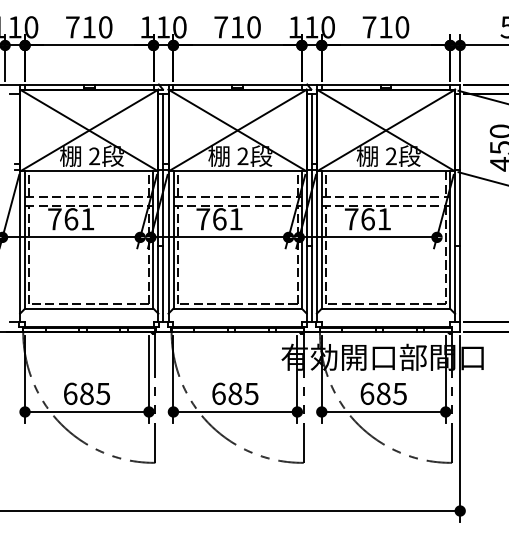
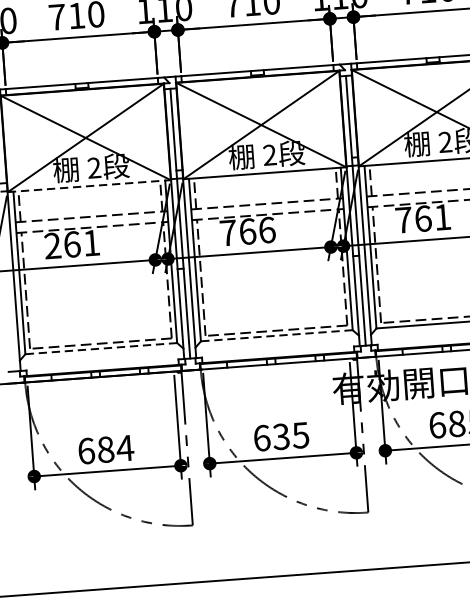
line: (89, 171) -> (89, 186), solid -> dashed
text: (54, 219) -> (52, 246), 761 -> 261
text: (236, 219) -> (267, 230), 761 -> 766
line: (88, 308) -> (100, 348), solid -> dashed
line: (237, 308) -> (276, 335), solid -> dashed
text: (235, 393) -> (281, 436), 685 -> 635
text: (102, 394) -> (124, 449), 685 -> 684

